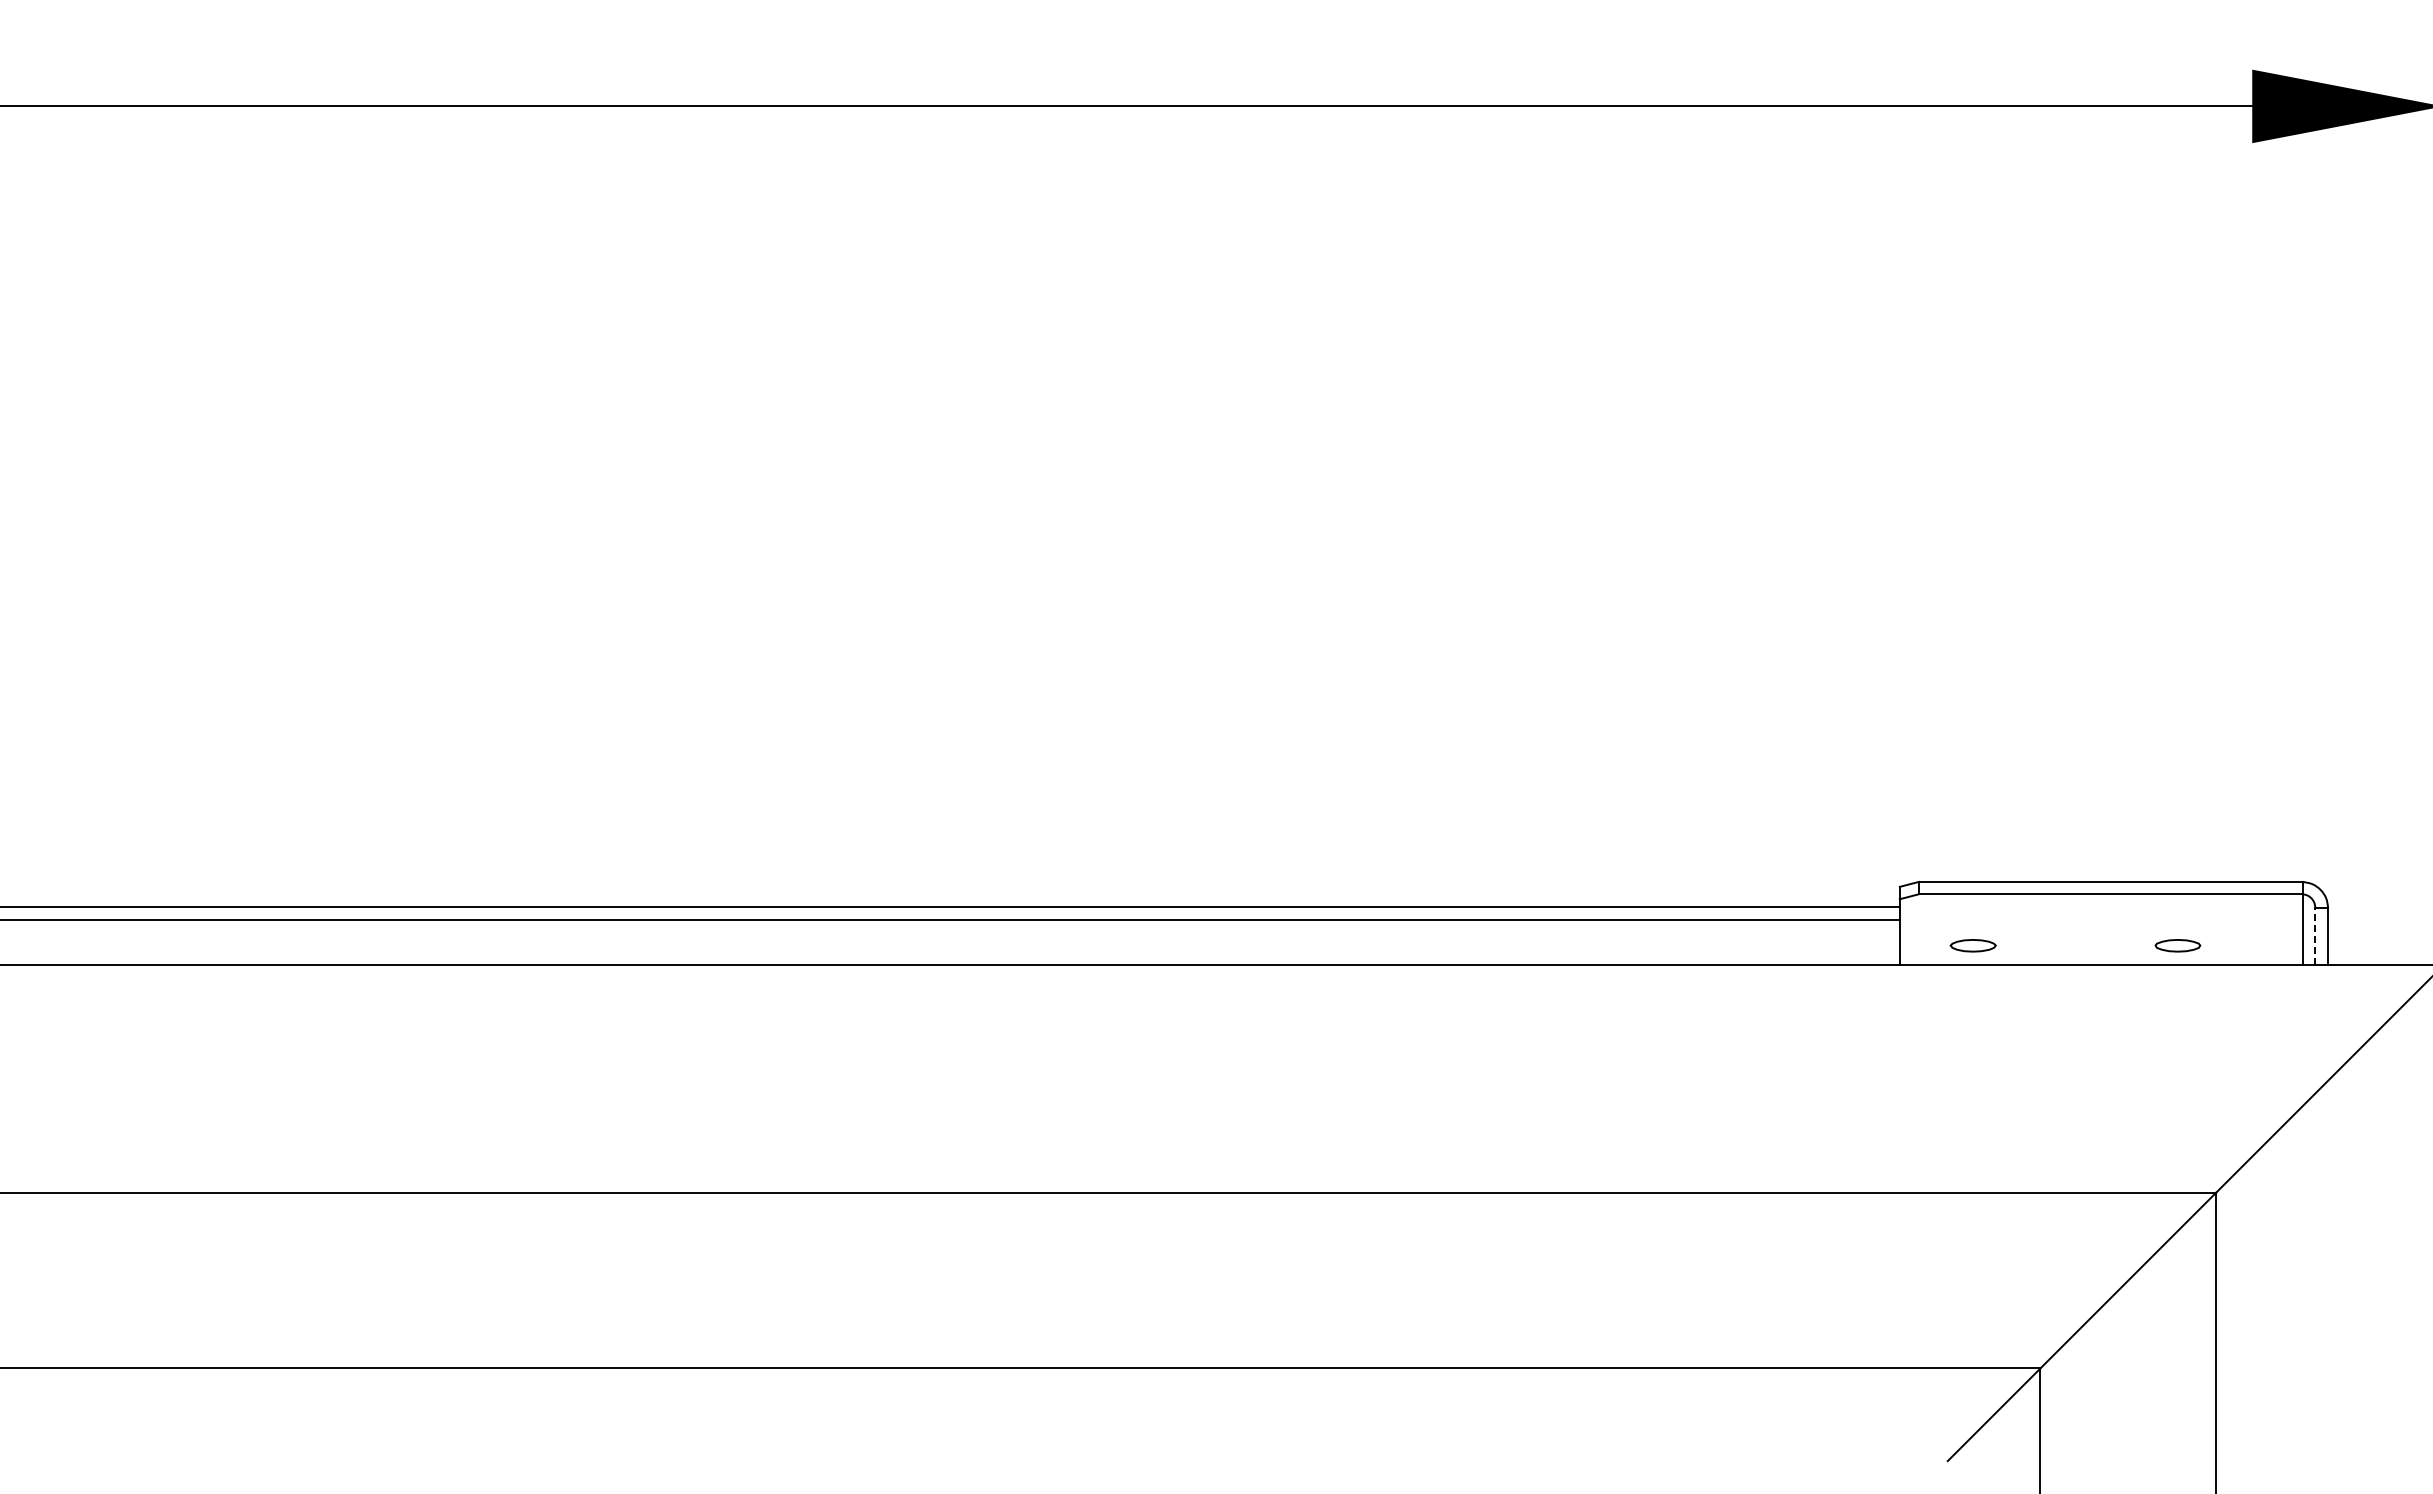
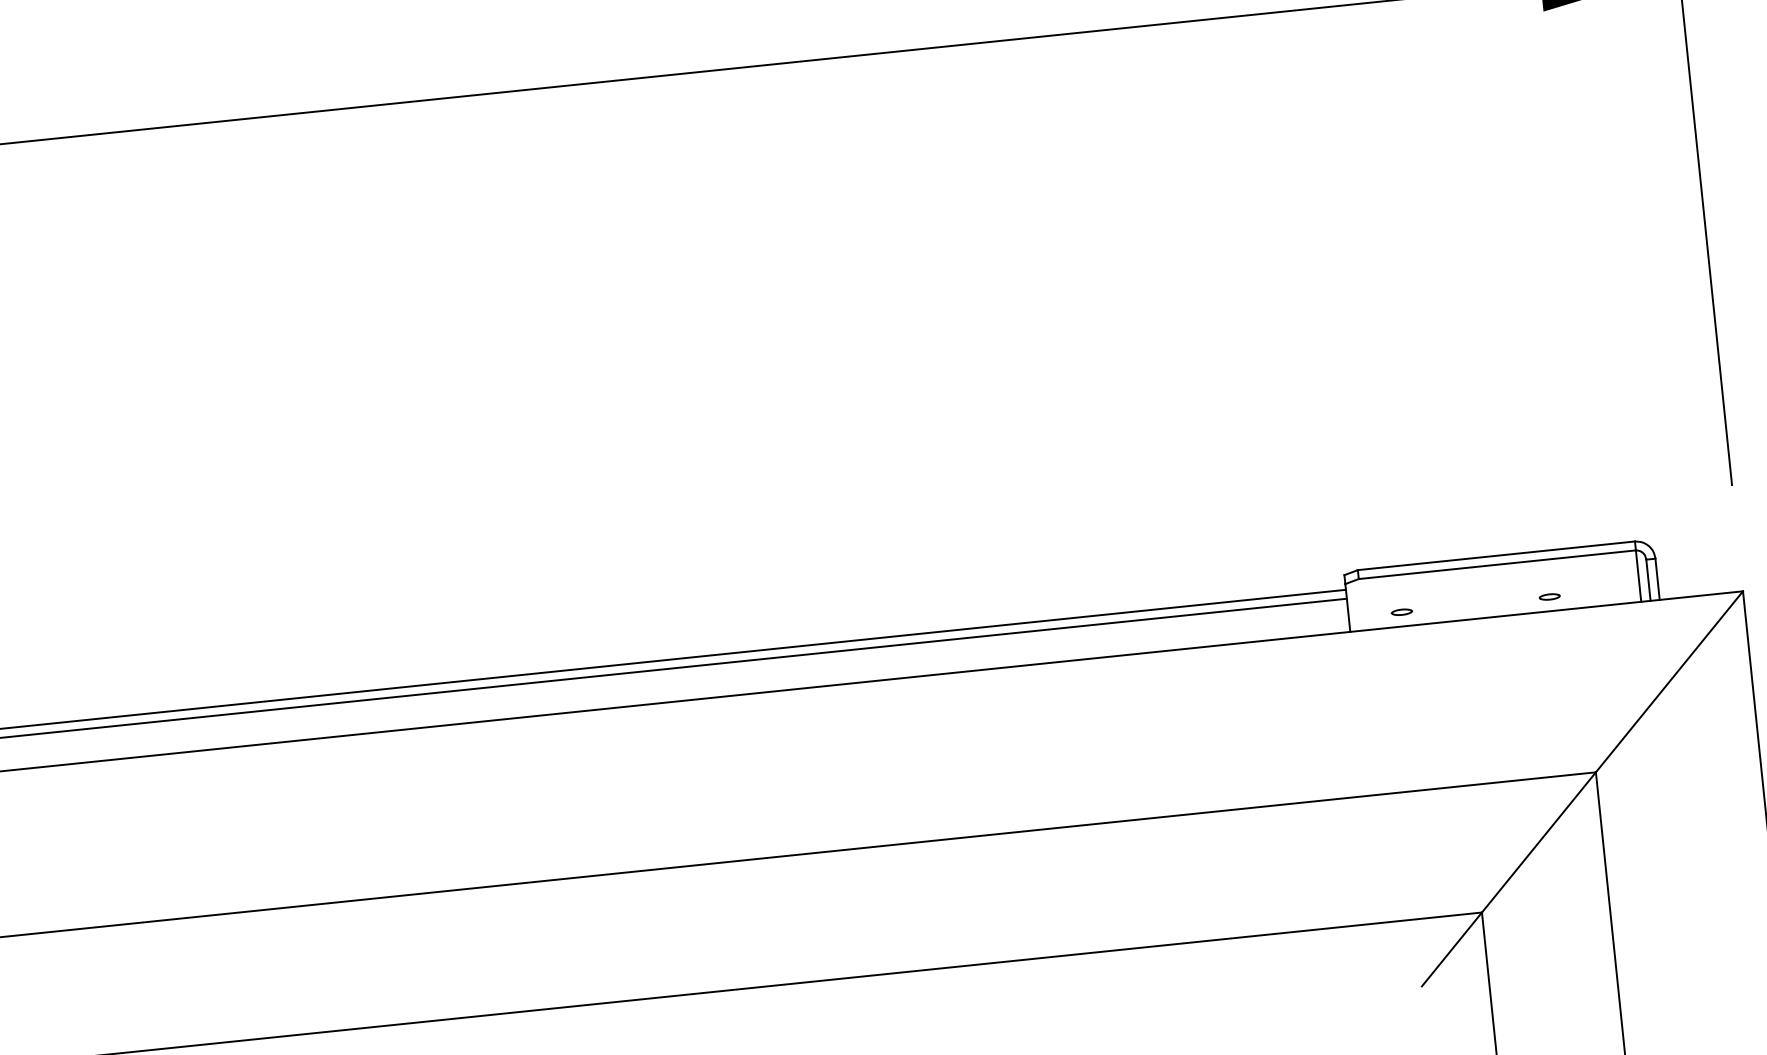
line: (2315, 936) -> (1648, 579), dashed -> solid
part: (1973, 945) -> (1402, 612), size x0.62
part: (2177, 945) -> (1549, 596), size x0.62

